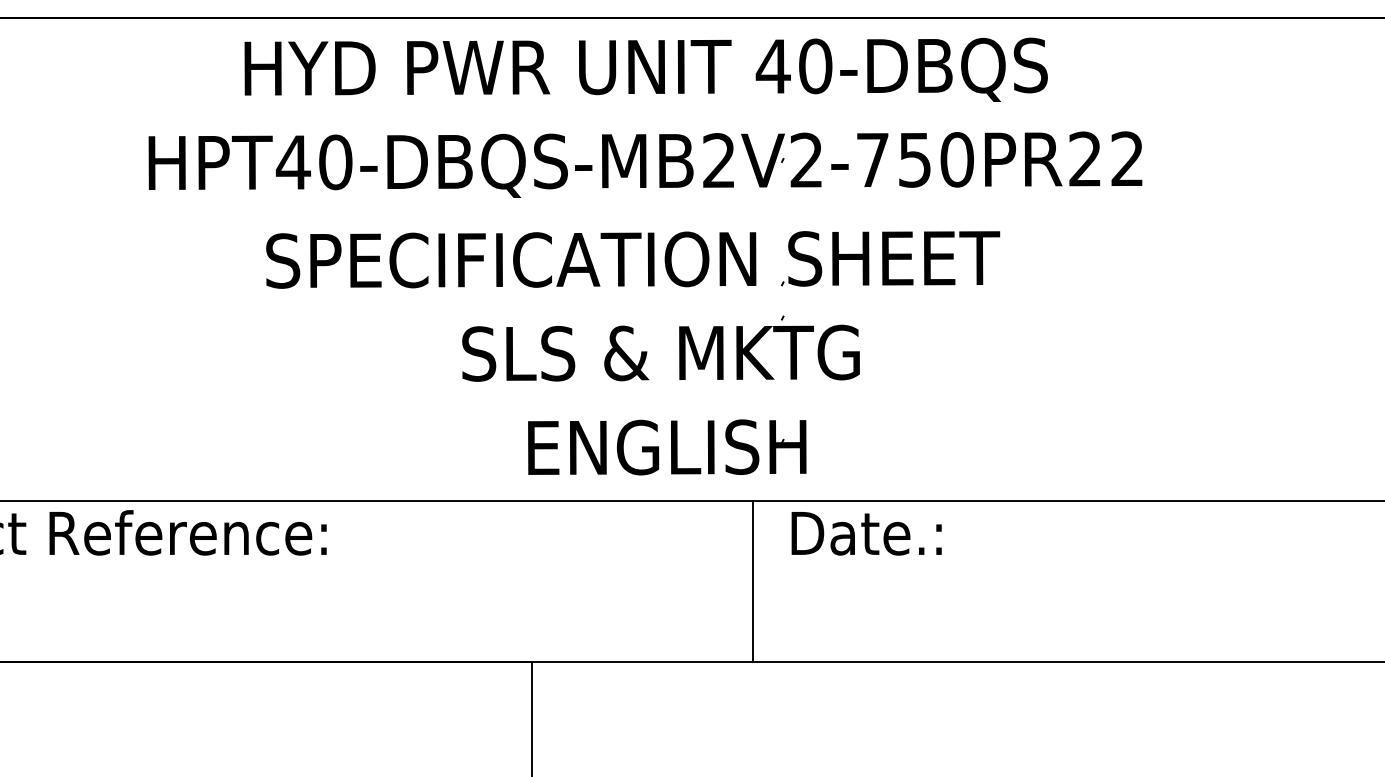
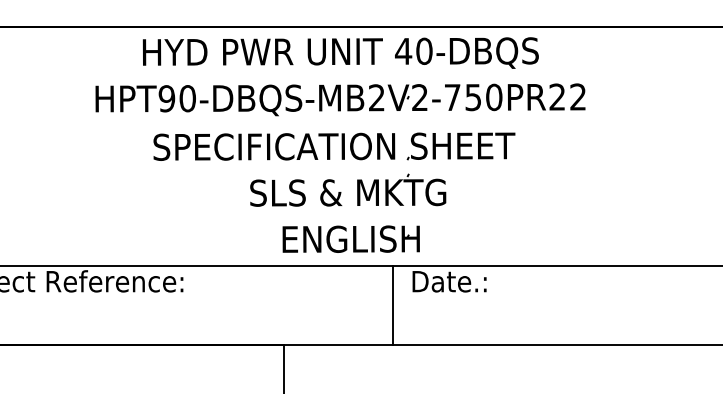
text: (292, 161) -> (166, 98), HPT40-DBQS-MB2V2-750PR22 -> HPT90-DBQS-MB2V2-750PR22

